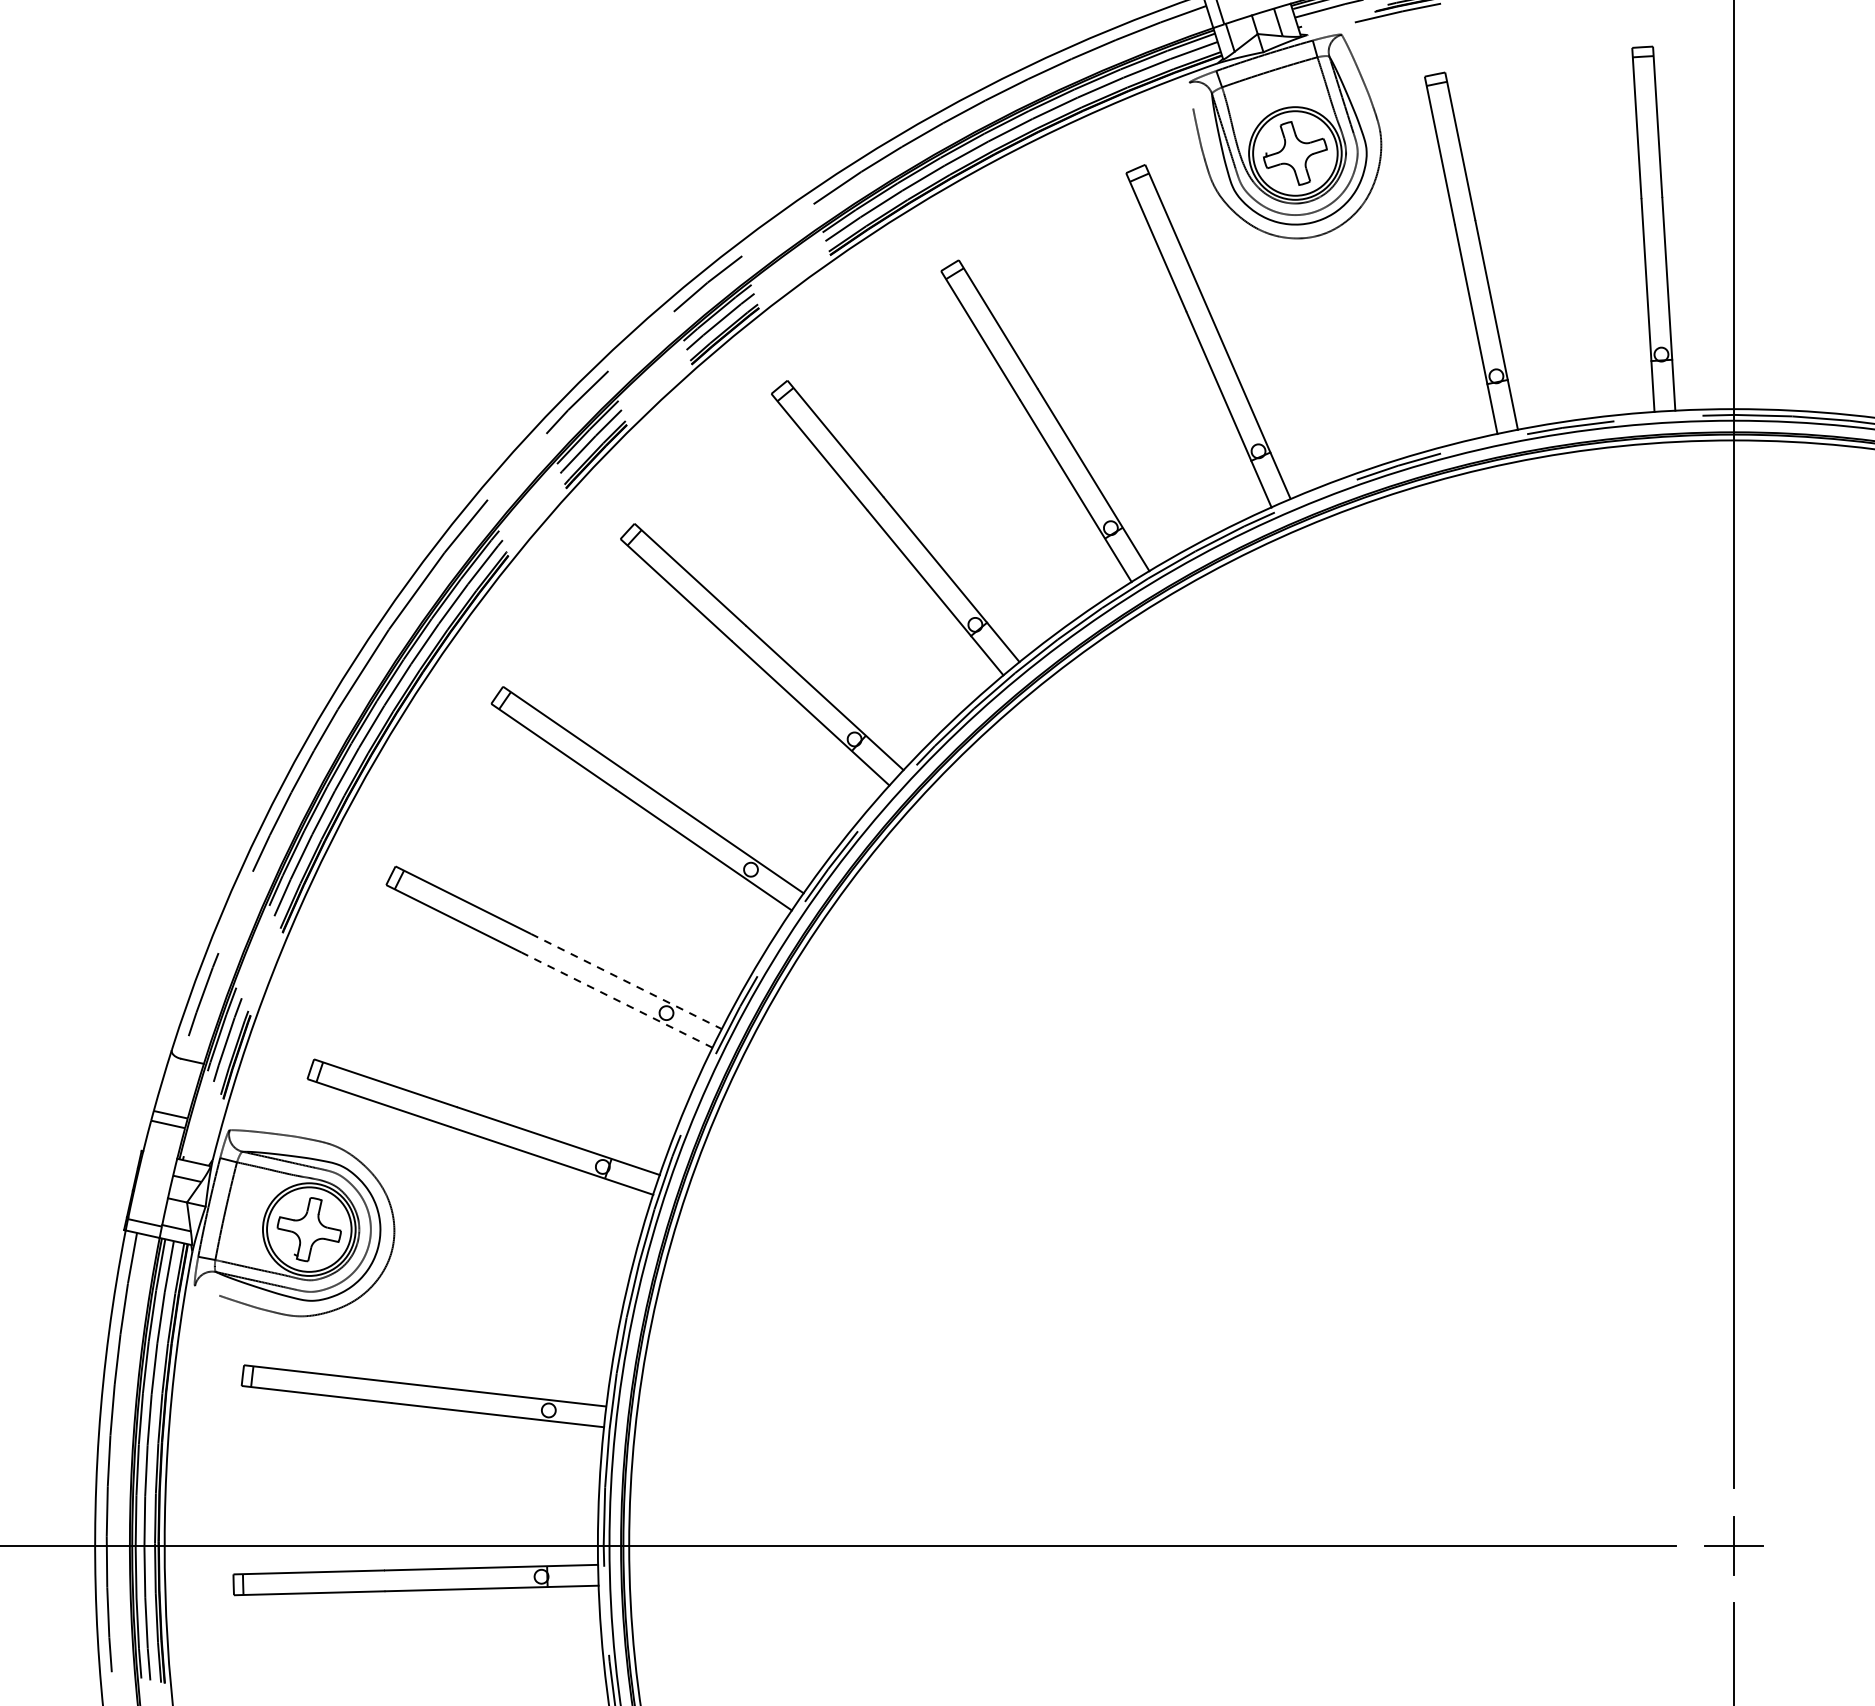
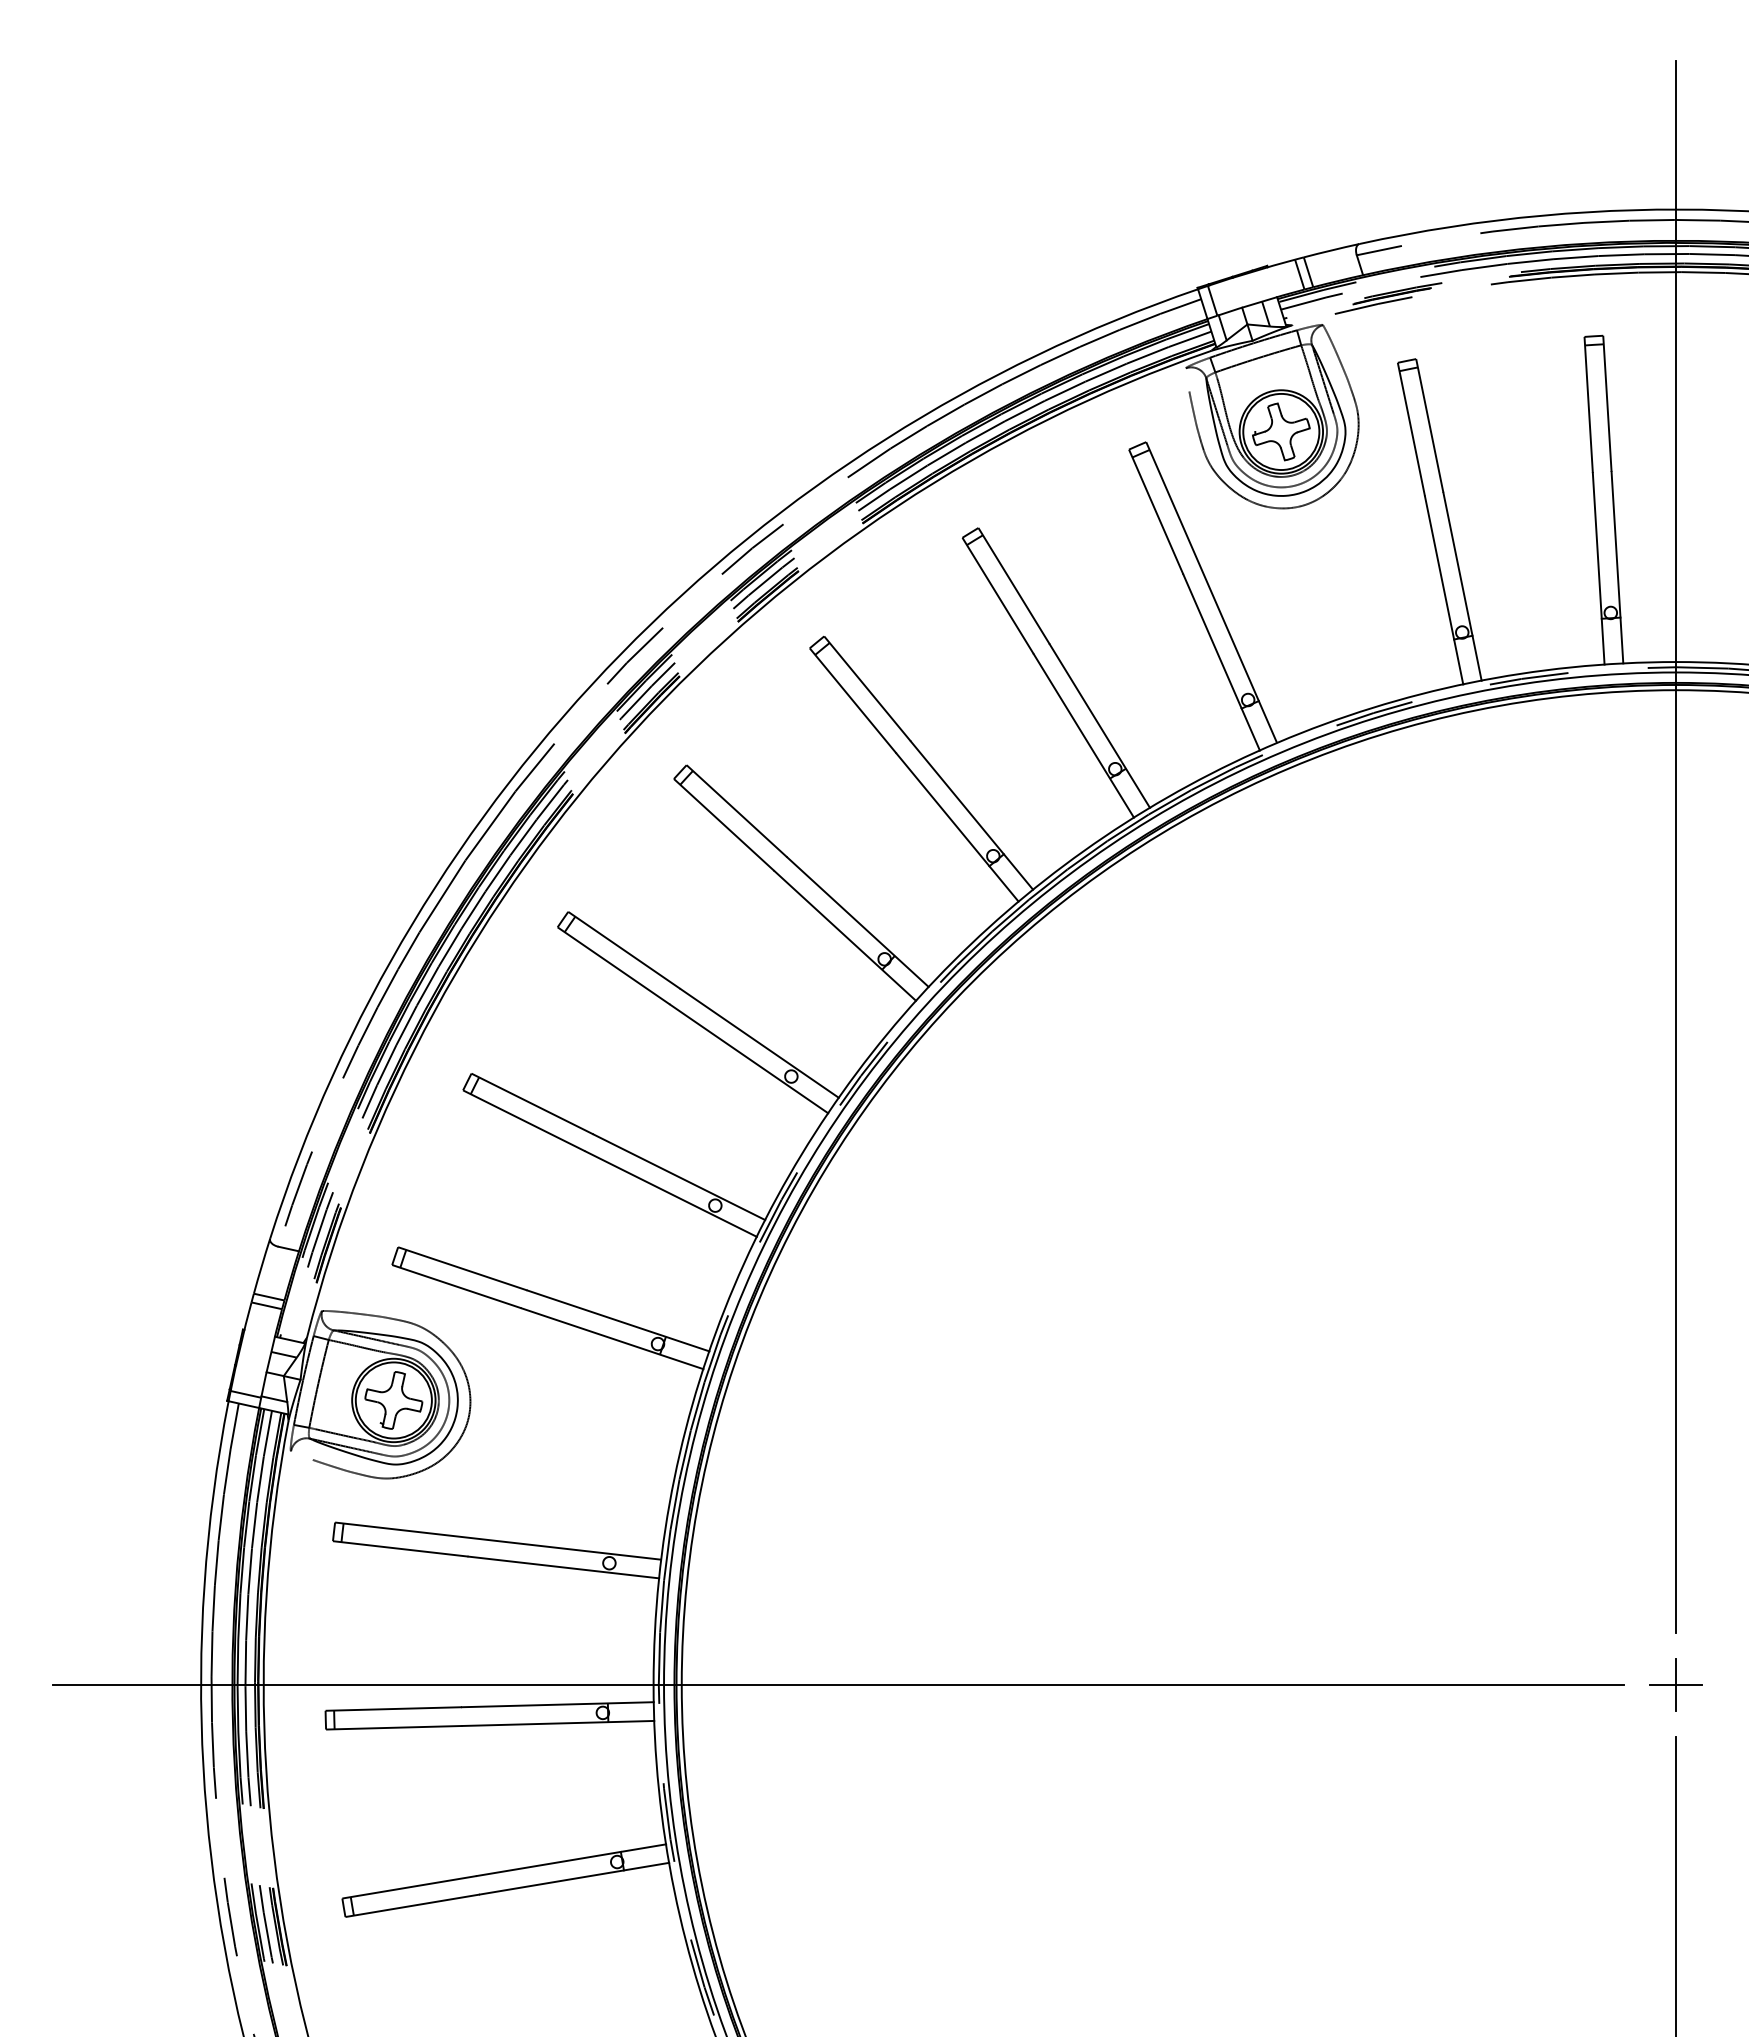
line: (626, 981) -> (679, 1177), dashed -> solid
line: (617, 1000) -> (671, 1194), dashed -> solid

